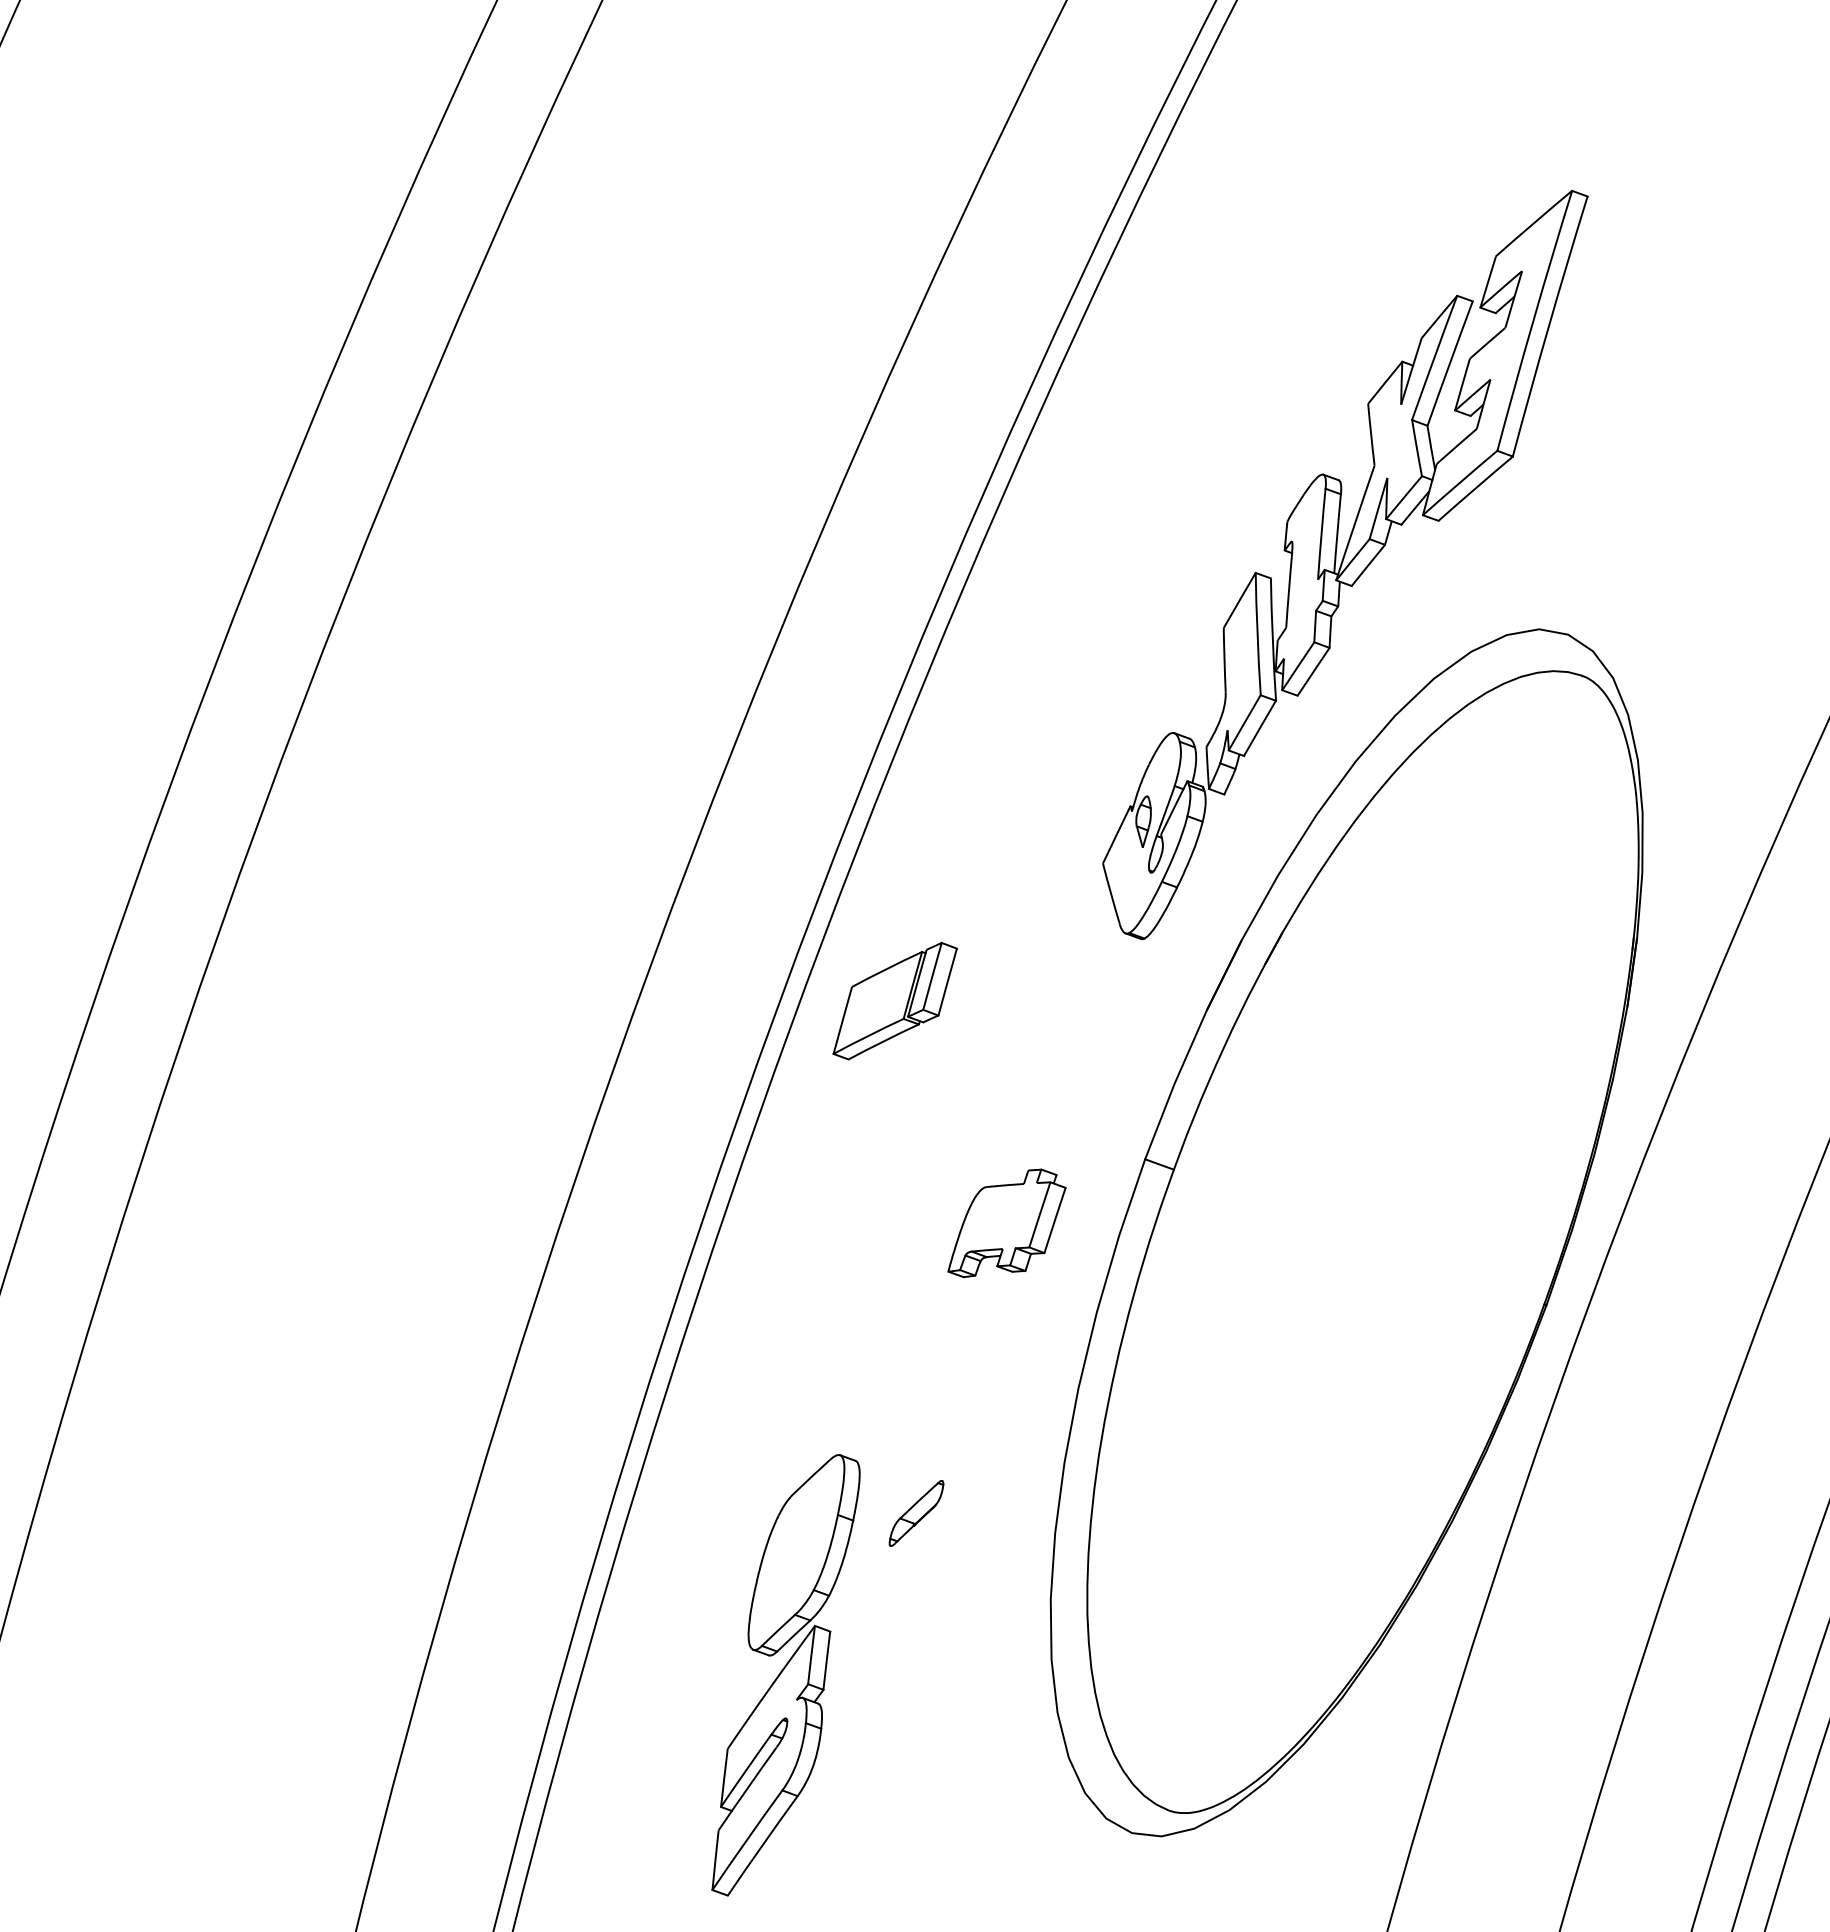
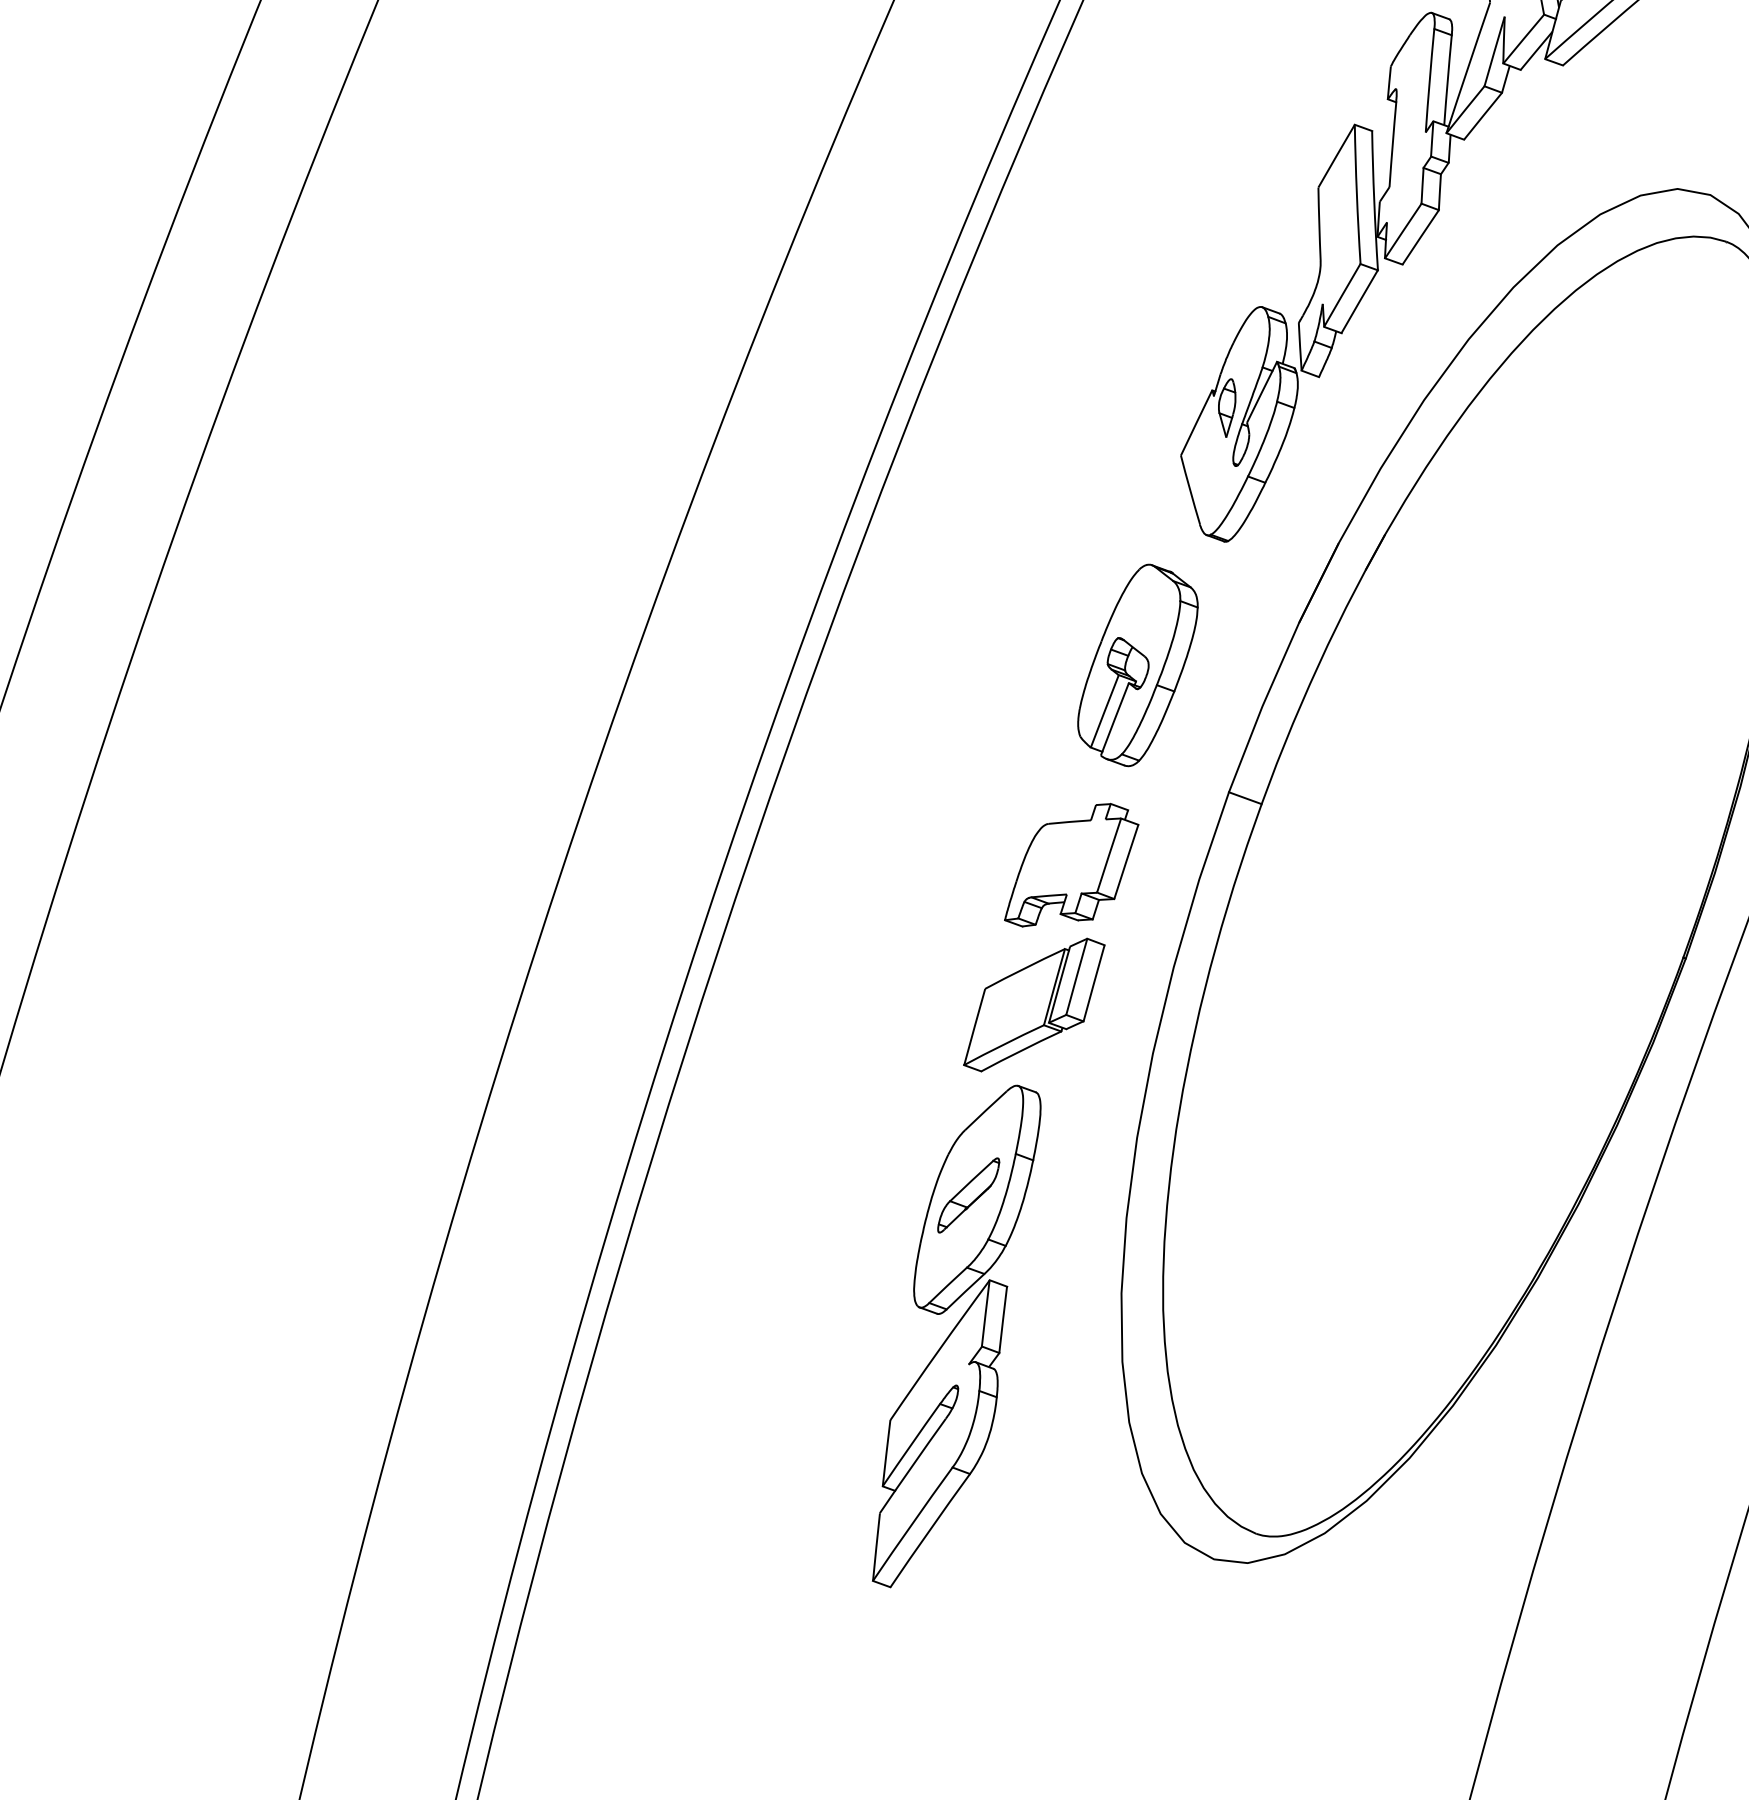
part: (894, 1001) -> (1033, 1005), moved
part: (1064, 1047) -> (1137, 665), added
part: (785, 1675) -> (956, 1336), moved

